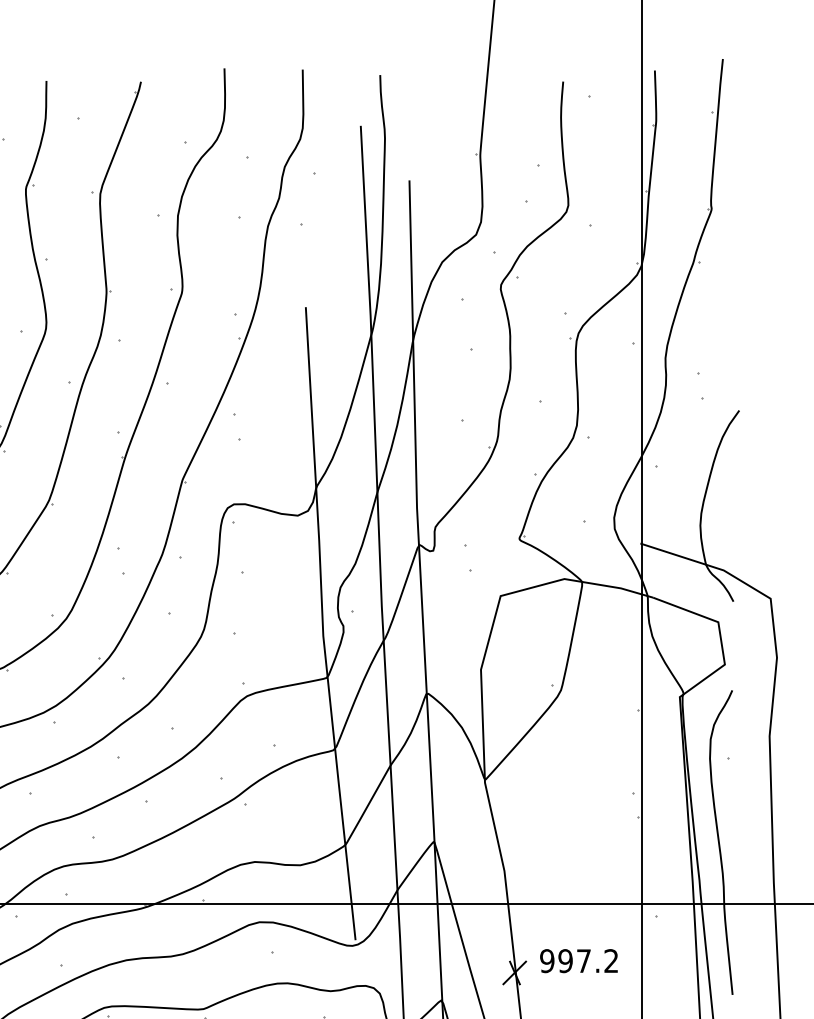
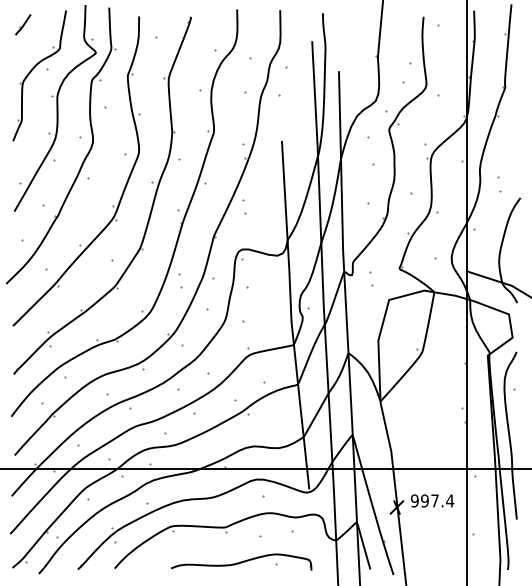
text: (612, 960) -> (450, 500), 997.2 -> 997.4

